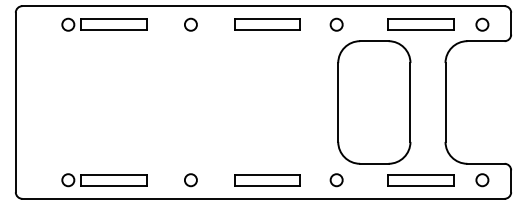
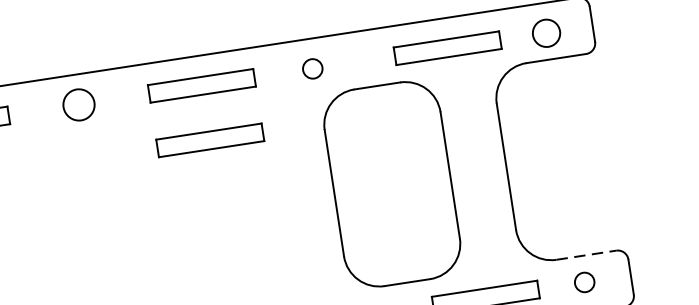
circle: (190, 24) -> (78, 104), size x1.6
circle: (482, 24) -> (546, 32), size x1.4
part: (267, 58) -> (210, 139), added
line: (486, 163) -> (587, 254), solid -> dashed

